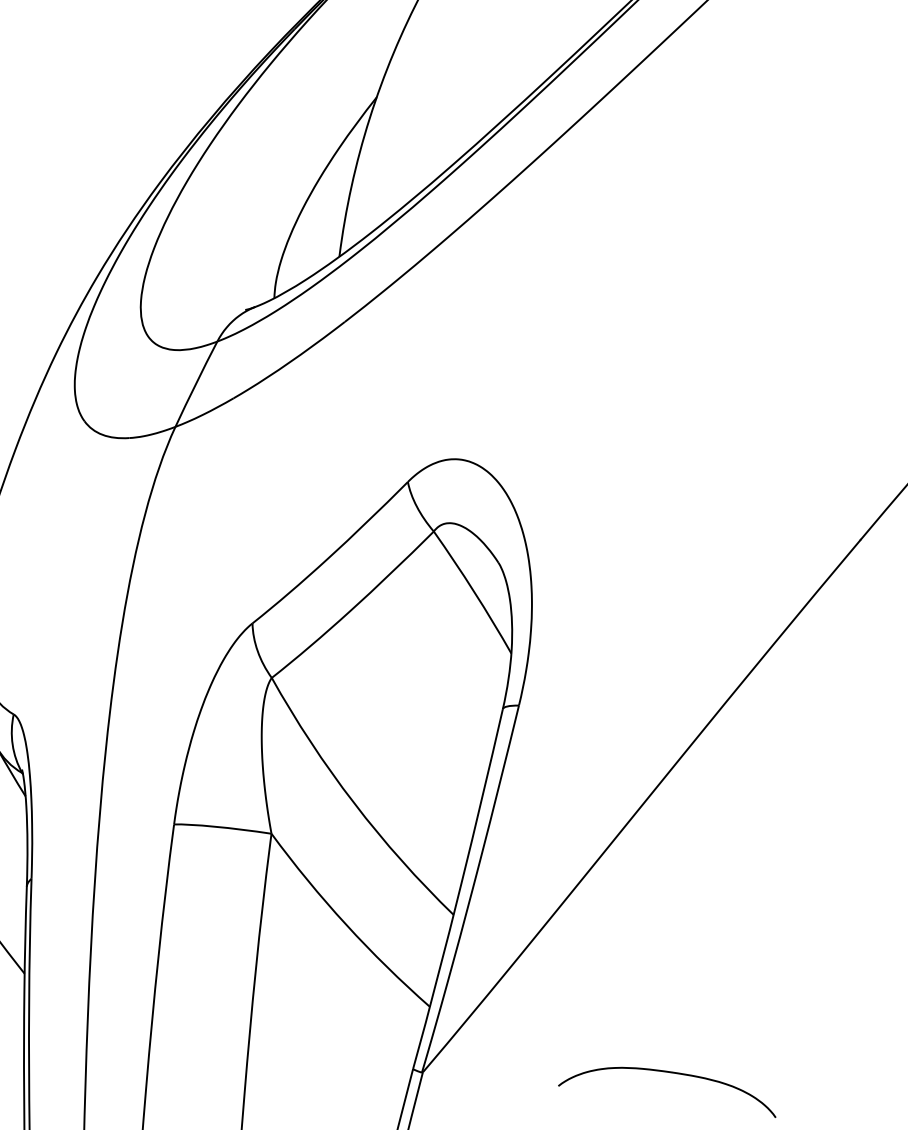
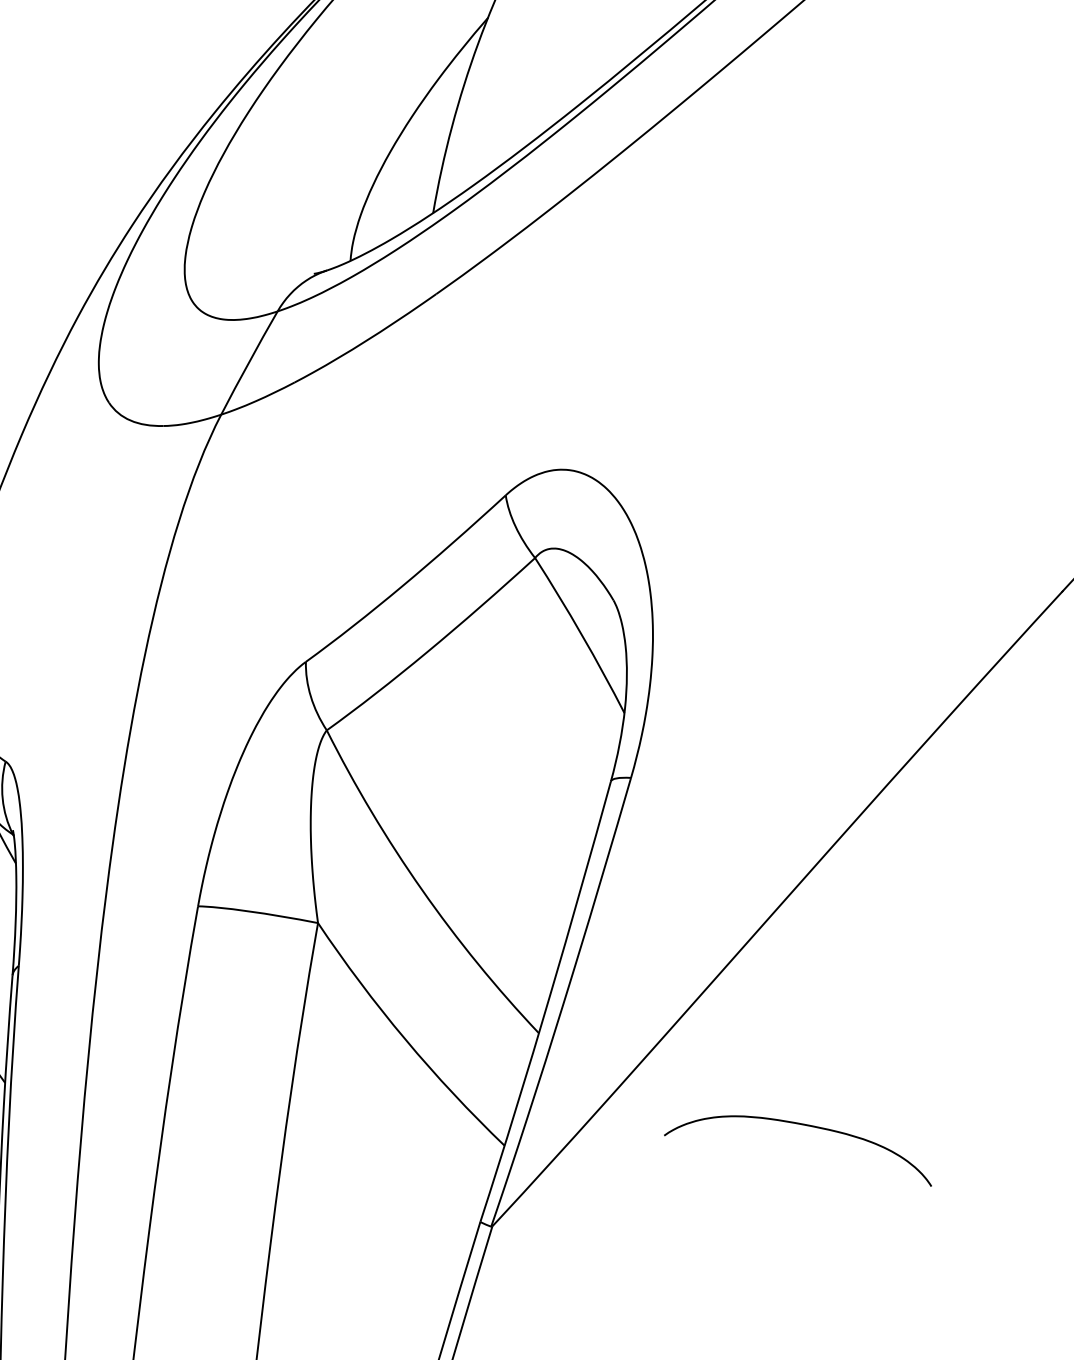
part: (670, 1073) -> (803, 1126), moved

